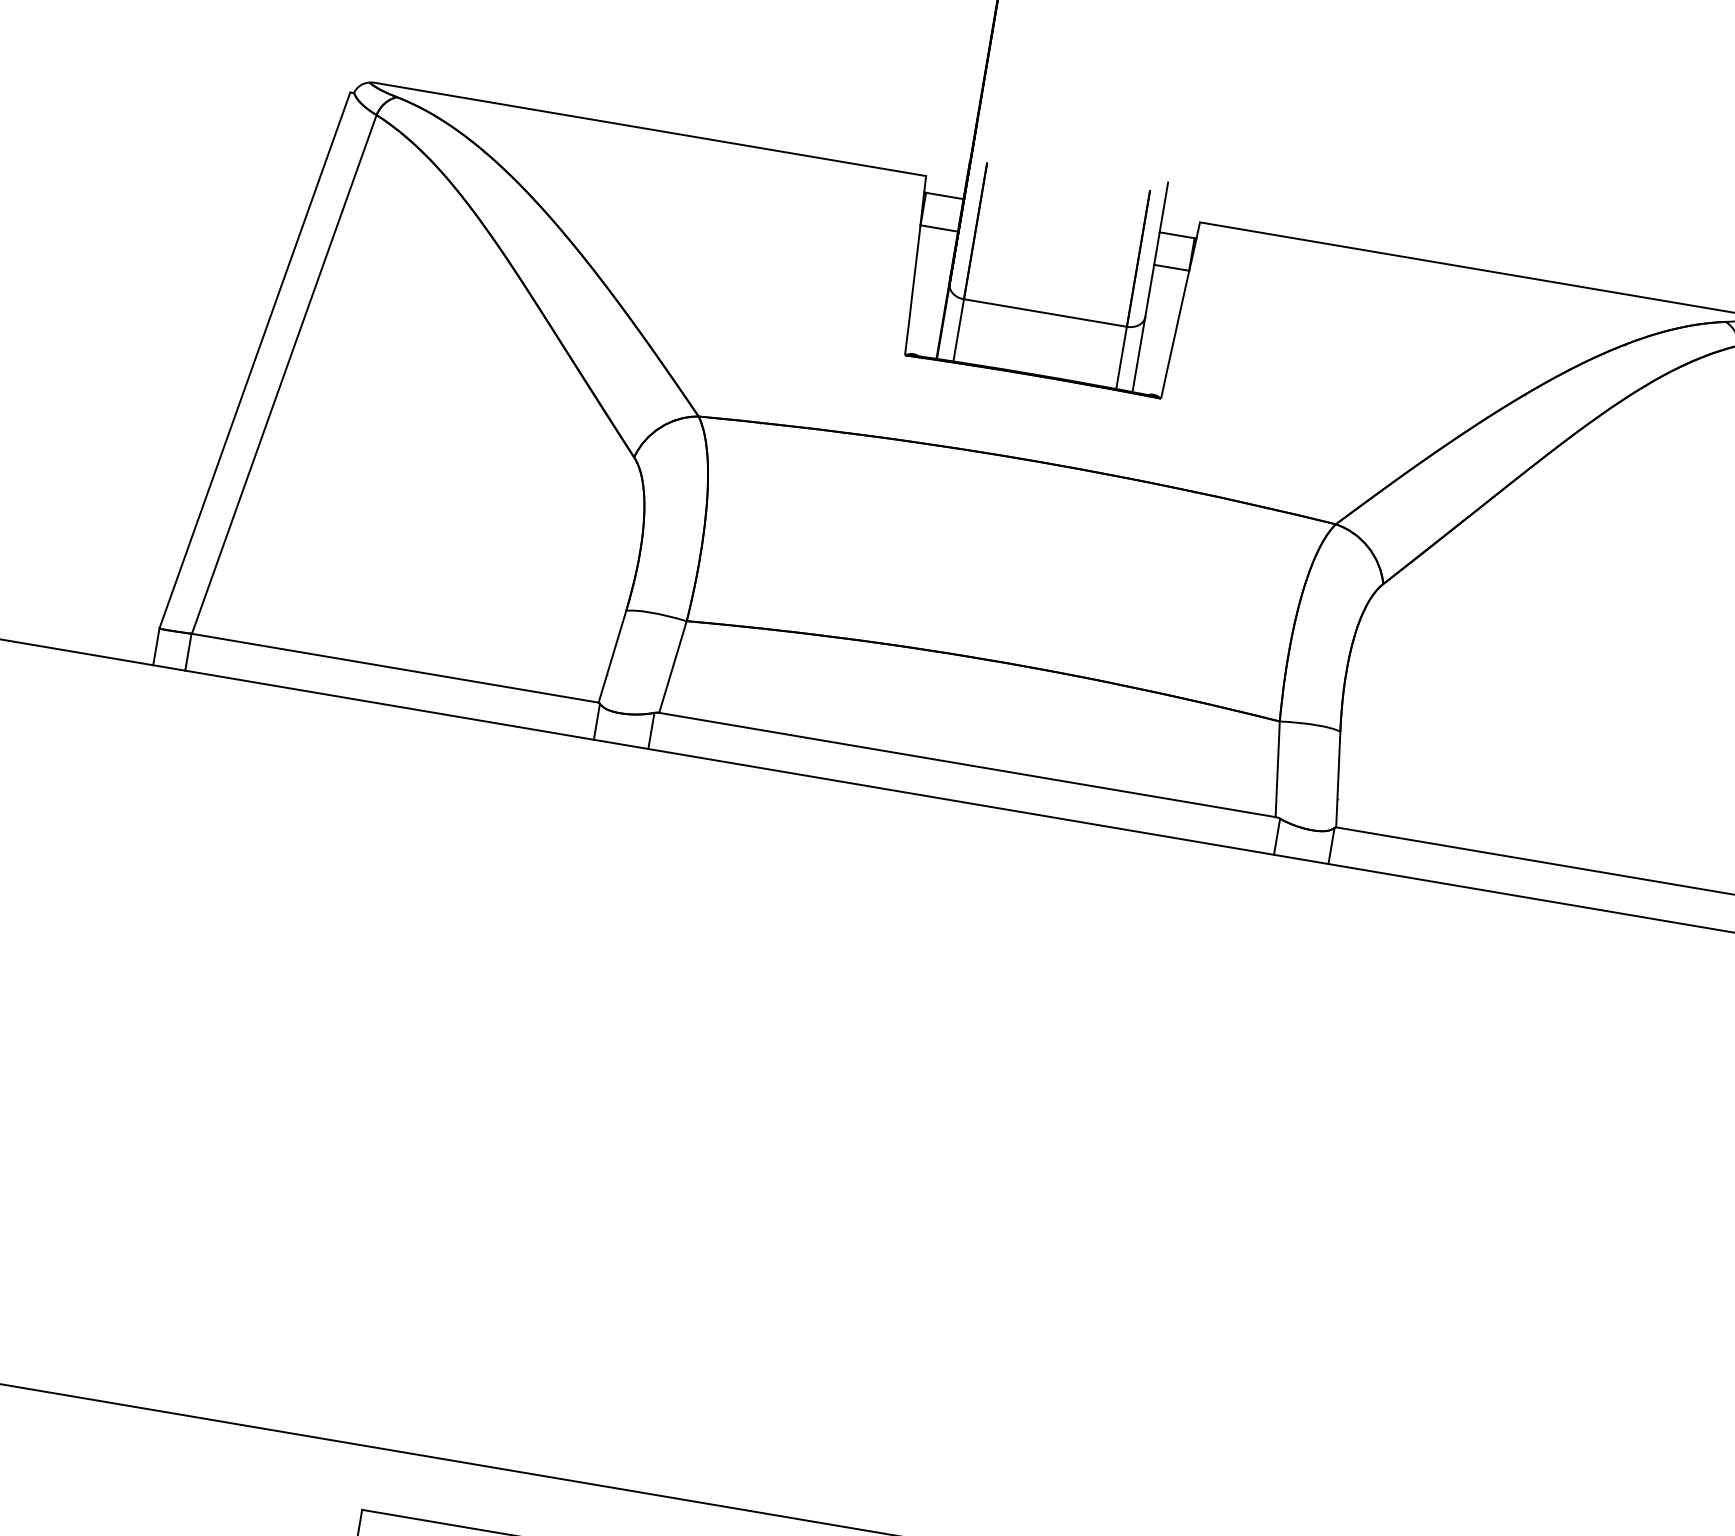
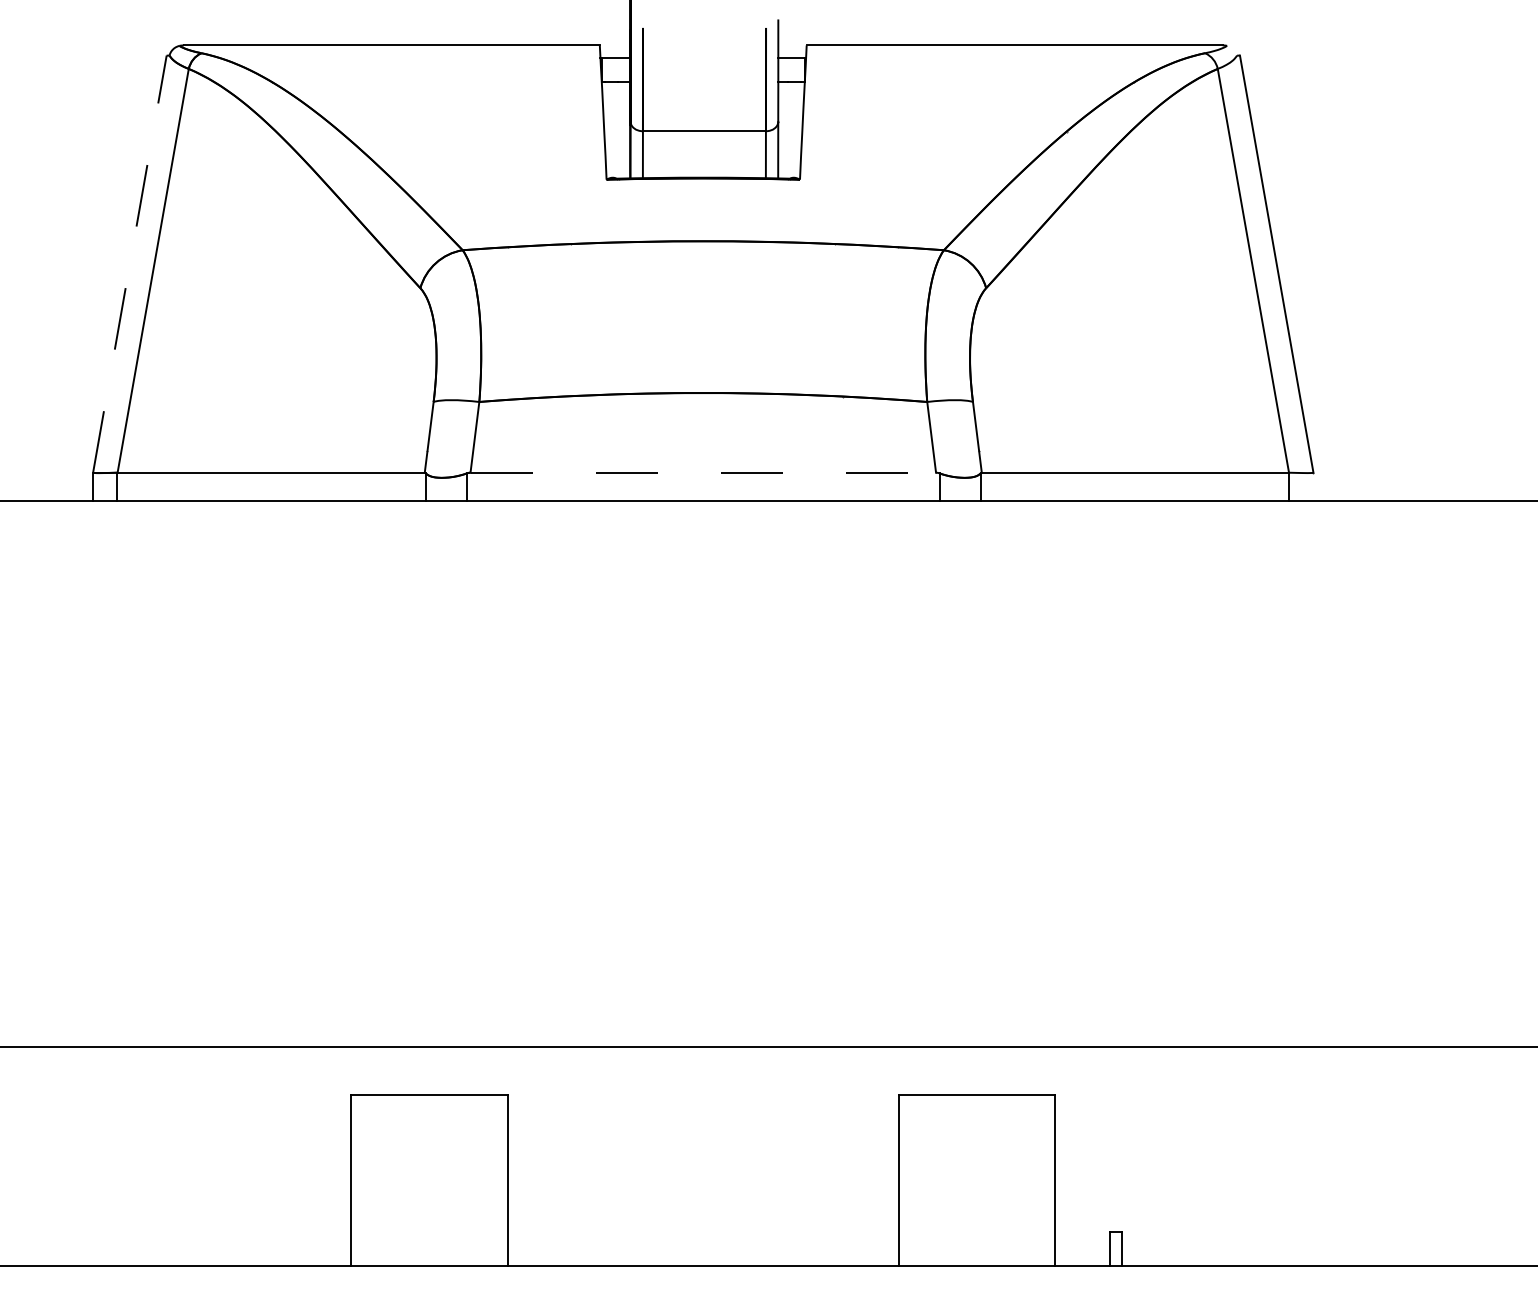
line: (254, 360) -> (129, 264), solid -> dashed
line: (967, 764) -> (703, 472), solid -> dashed

